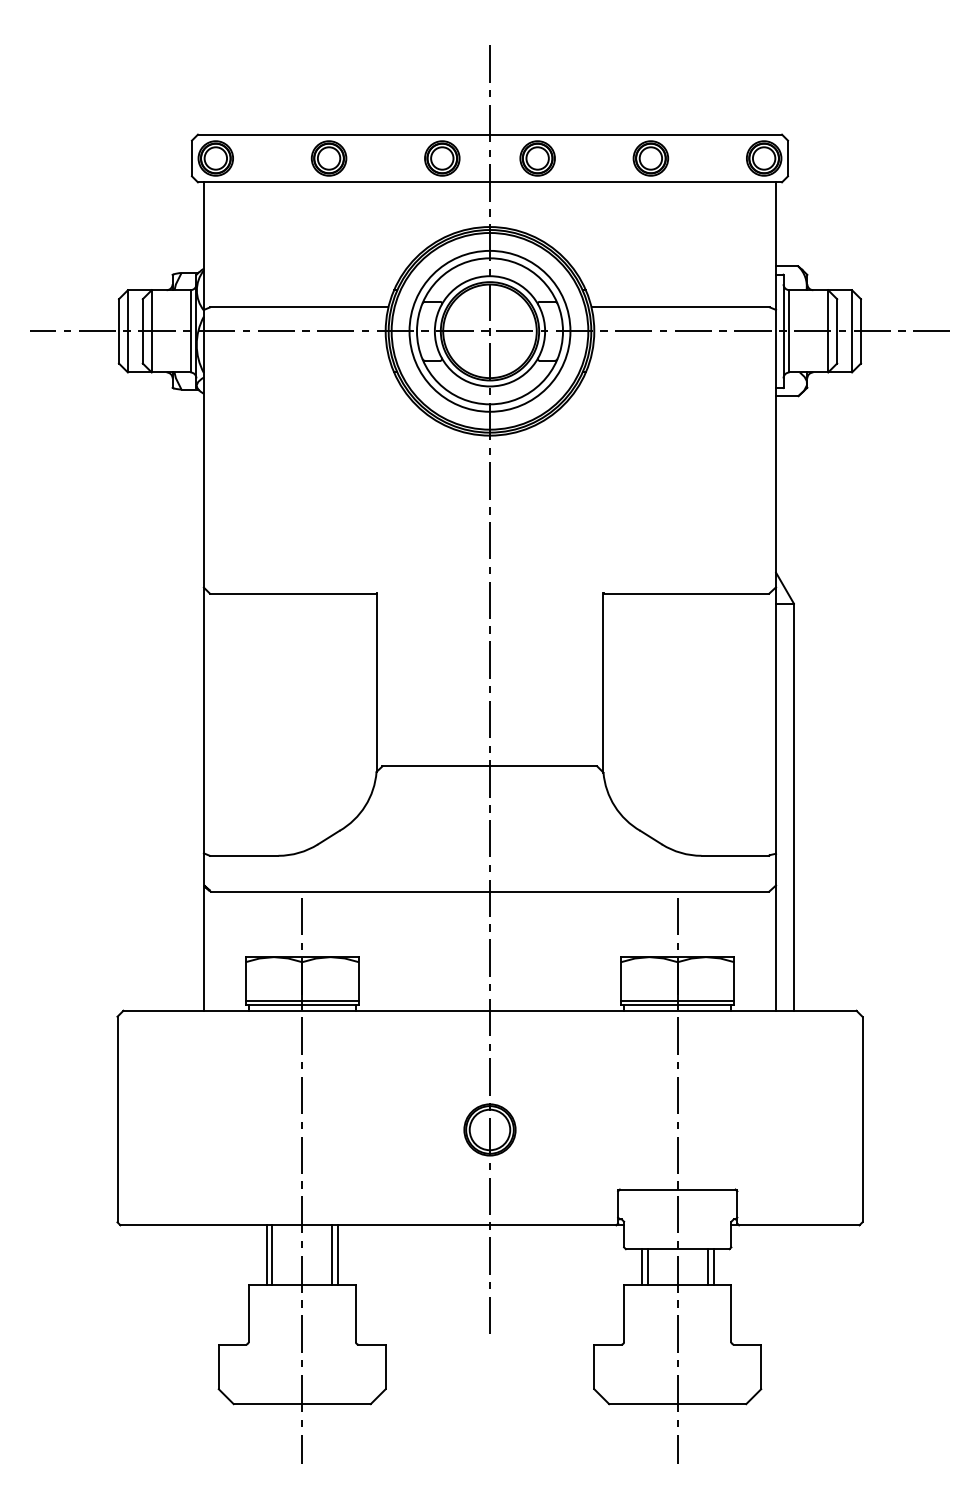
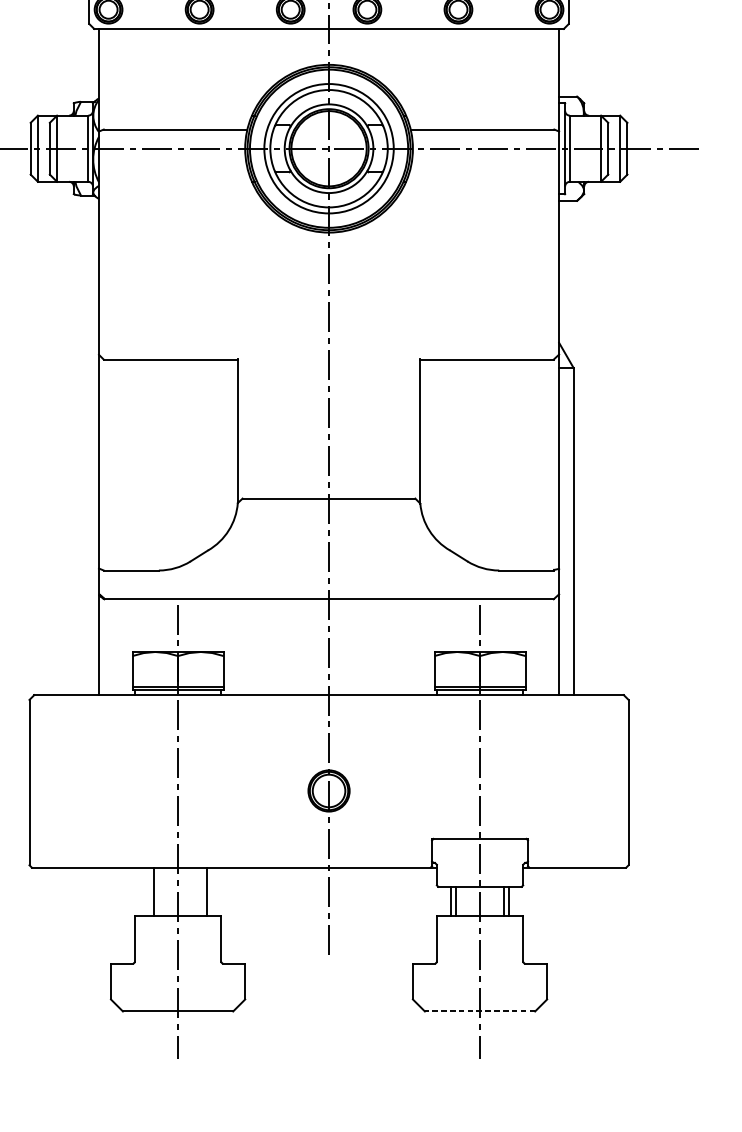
line: (266, 1254) -> (149, 891), removed
line: (332, 1254) -> (202, 891), removed
line: (677, 1404) -> (479, 1011), solid -> dashed

